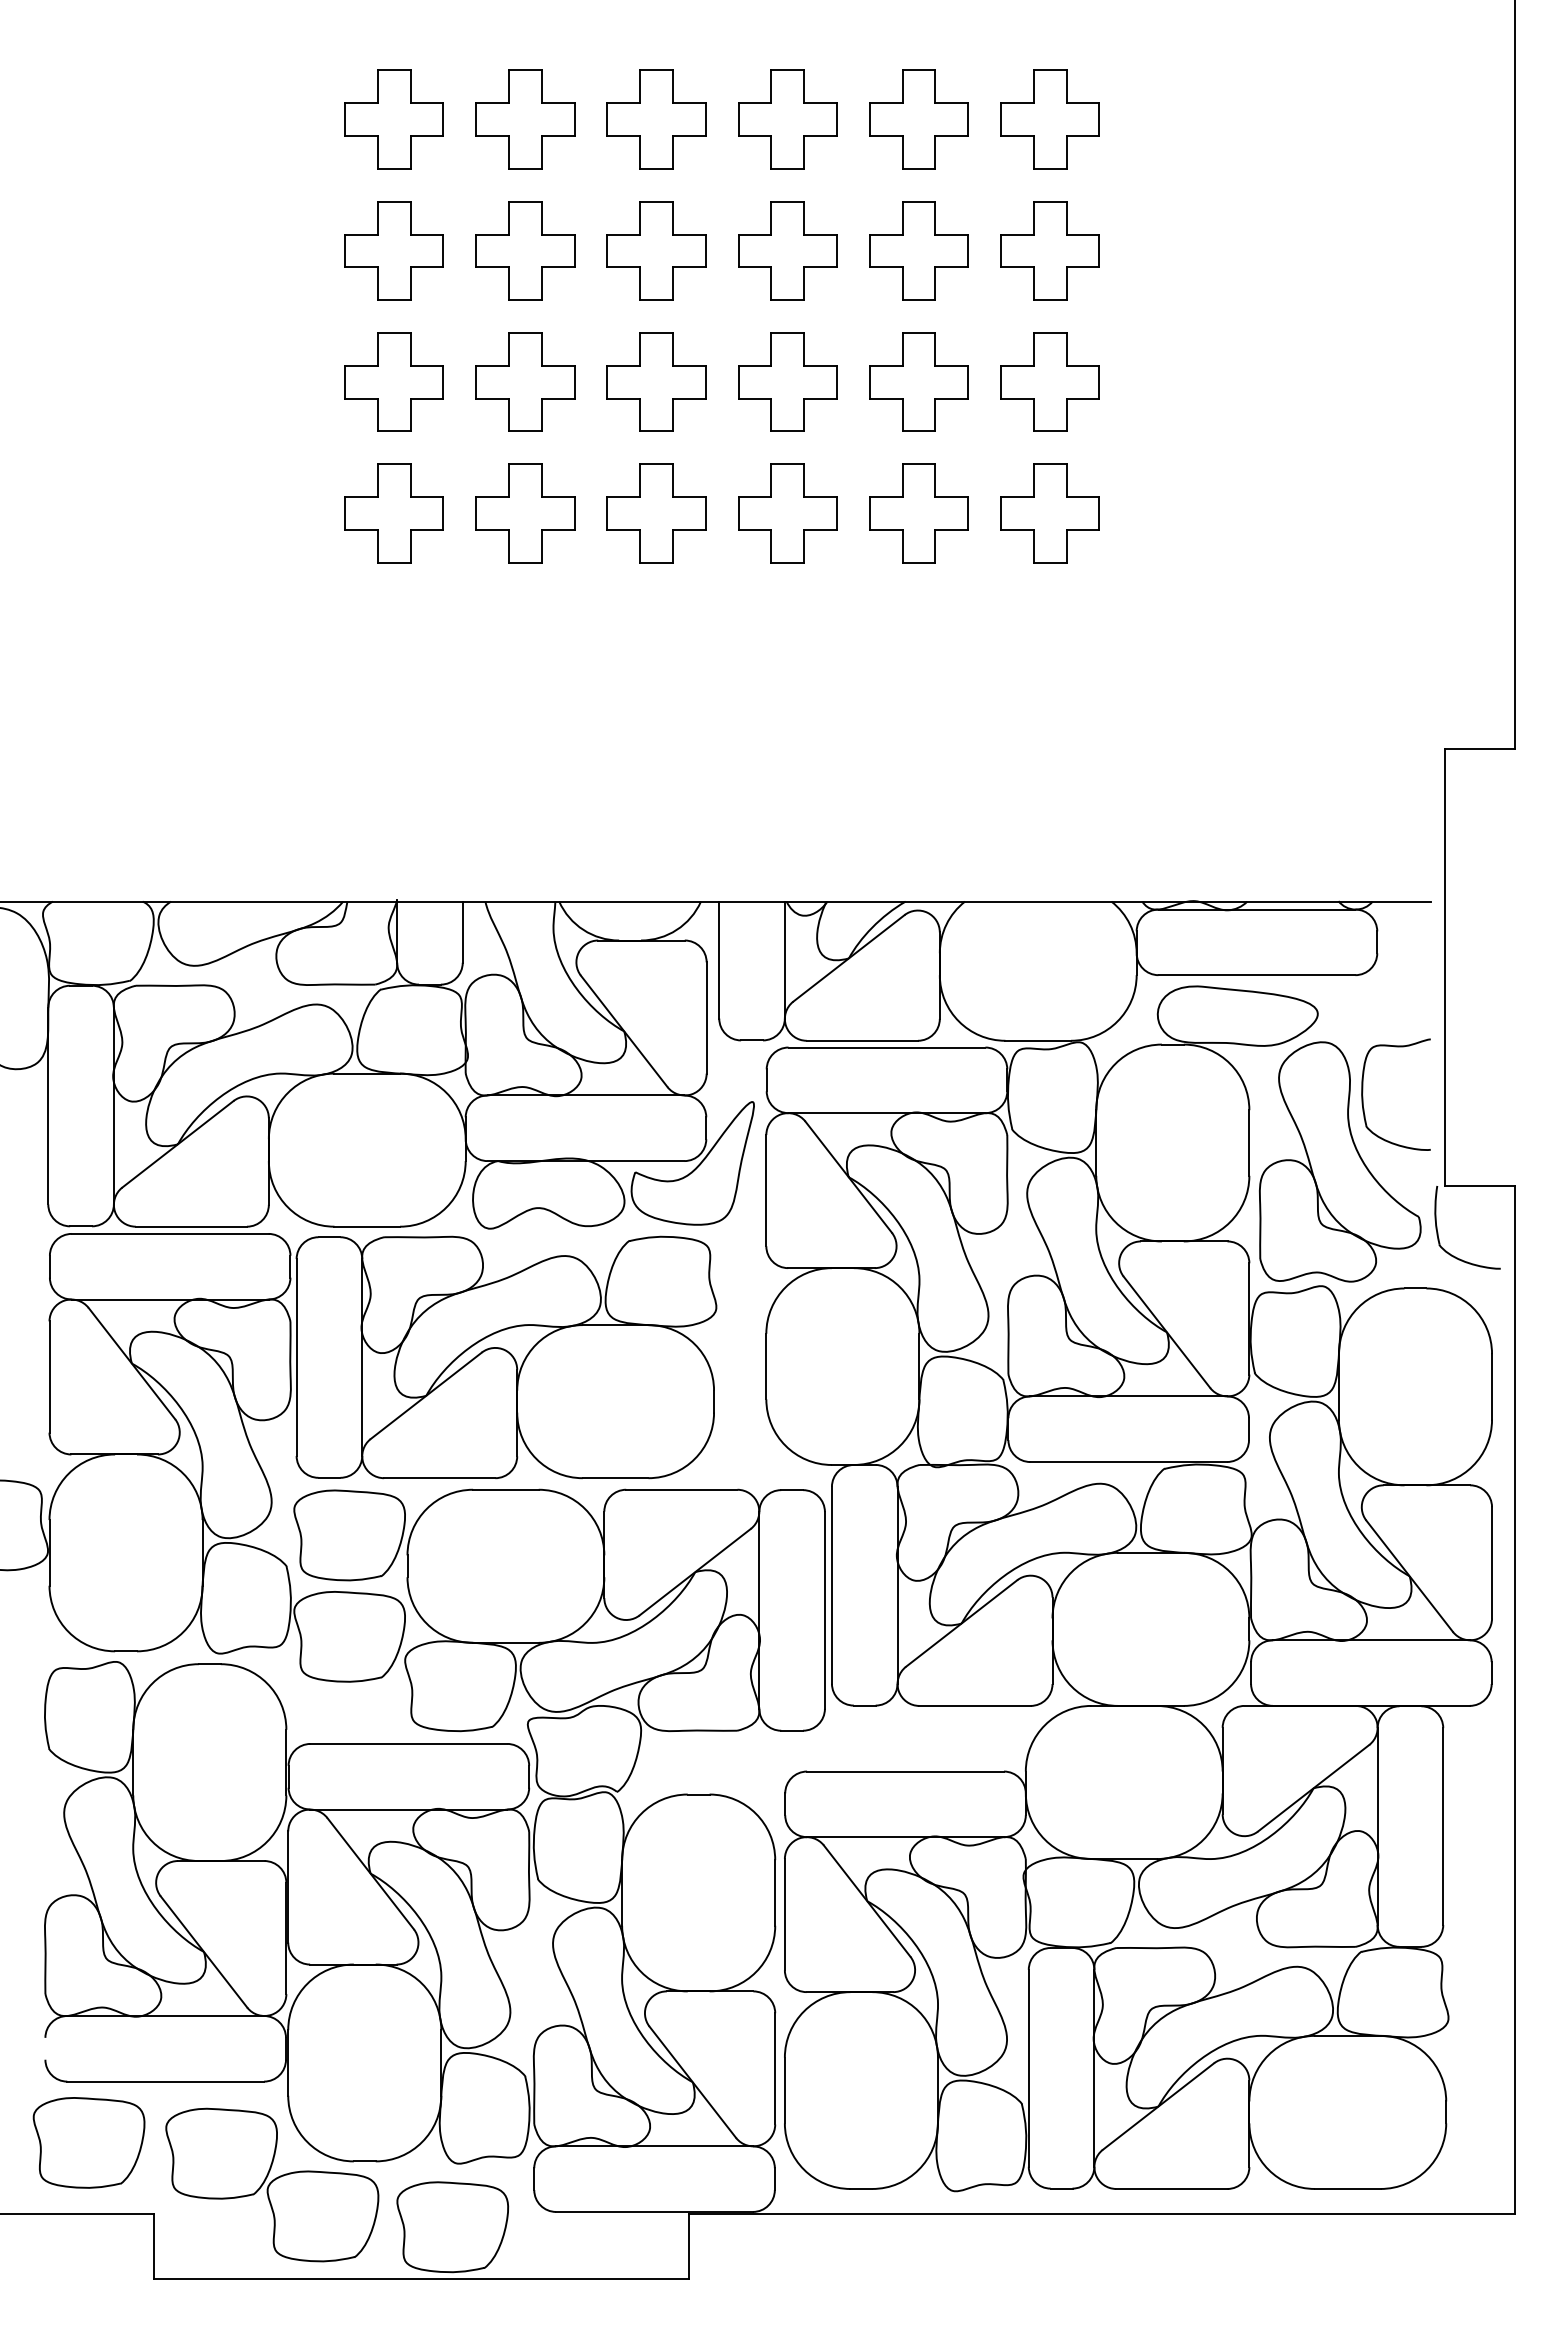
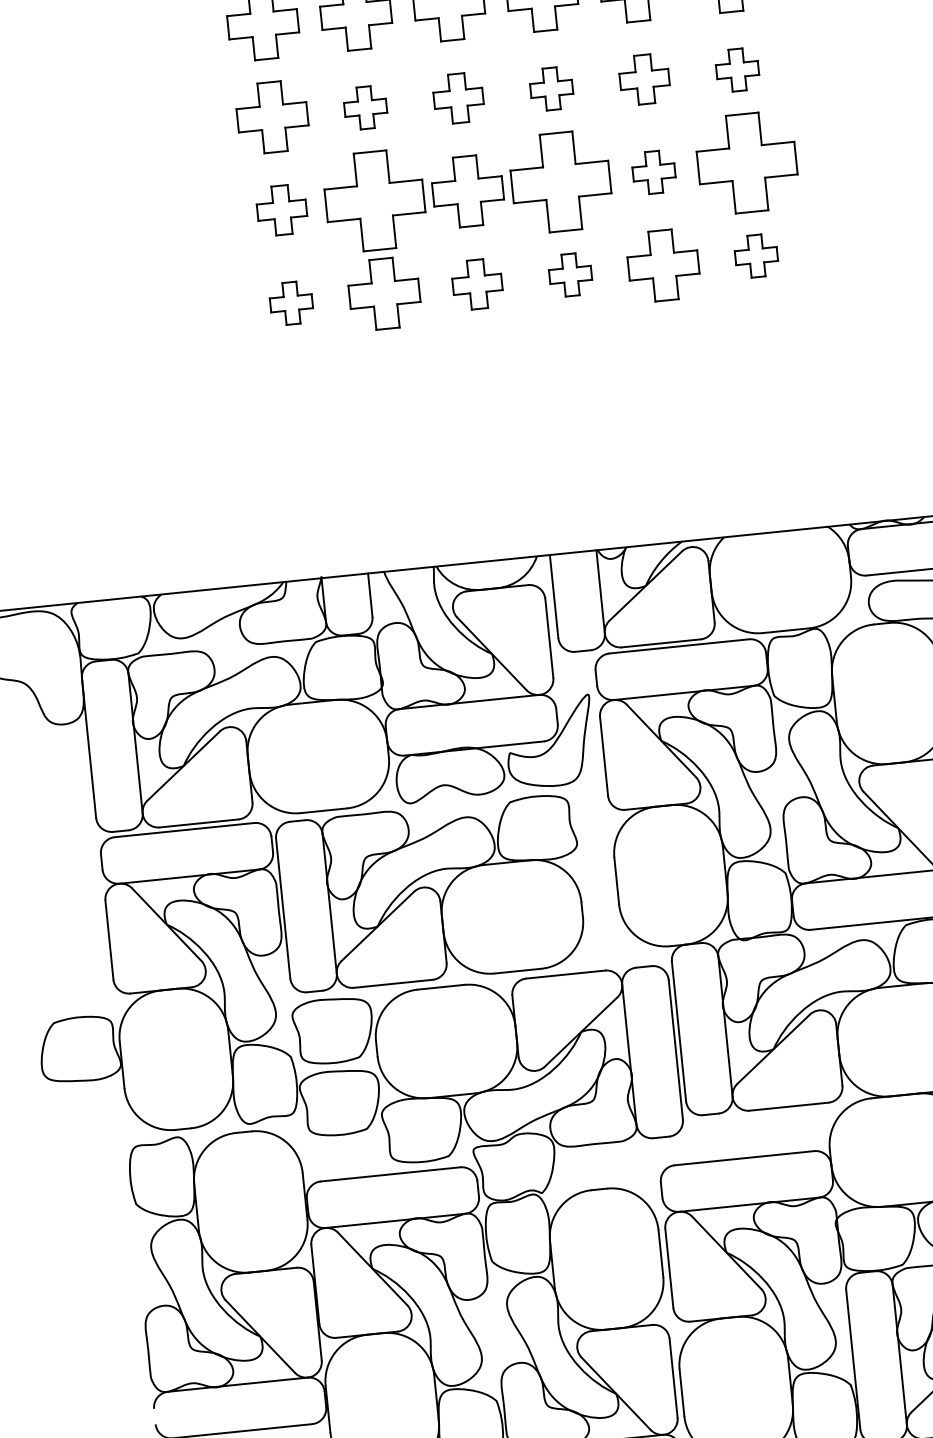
part: (525, 250) -> (365, 107), size x0.6
part: (656, 250) -> (458, 98), size x0.7
part: (787, 250) -> (551, 88), size x0.6
part: (918, 250) -> (644, 79), size x0.7
part: (1049, 250) -> (737, 69), size x0.6
part: (393, 381) -> (281, 209), size x0.7
part: (525, 381) -> (375, 200), size x1.4
part: (787, 381) -> (560, 181), size x1.4
part: (918, 381) -> (653, 172), size x0.6
part: (1049, 381) -> (746, 162), size x1.4
part: (393, 513) -> (291, 303), size x0.6
part: (656, 513) -> (477, 284), size x0.7
part: (787, 513) -> (570, 275), size x0.6
part: (1049, 513) -> (756, 256), size x0.6

